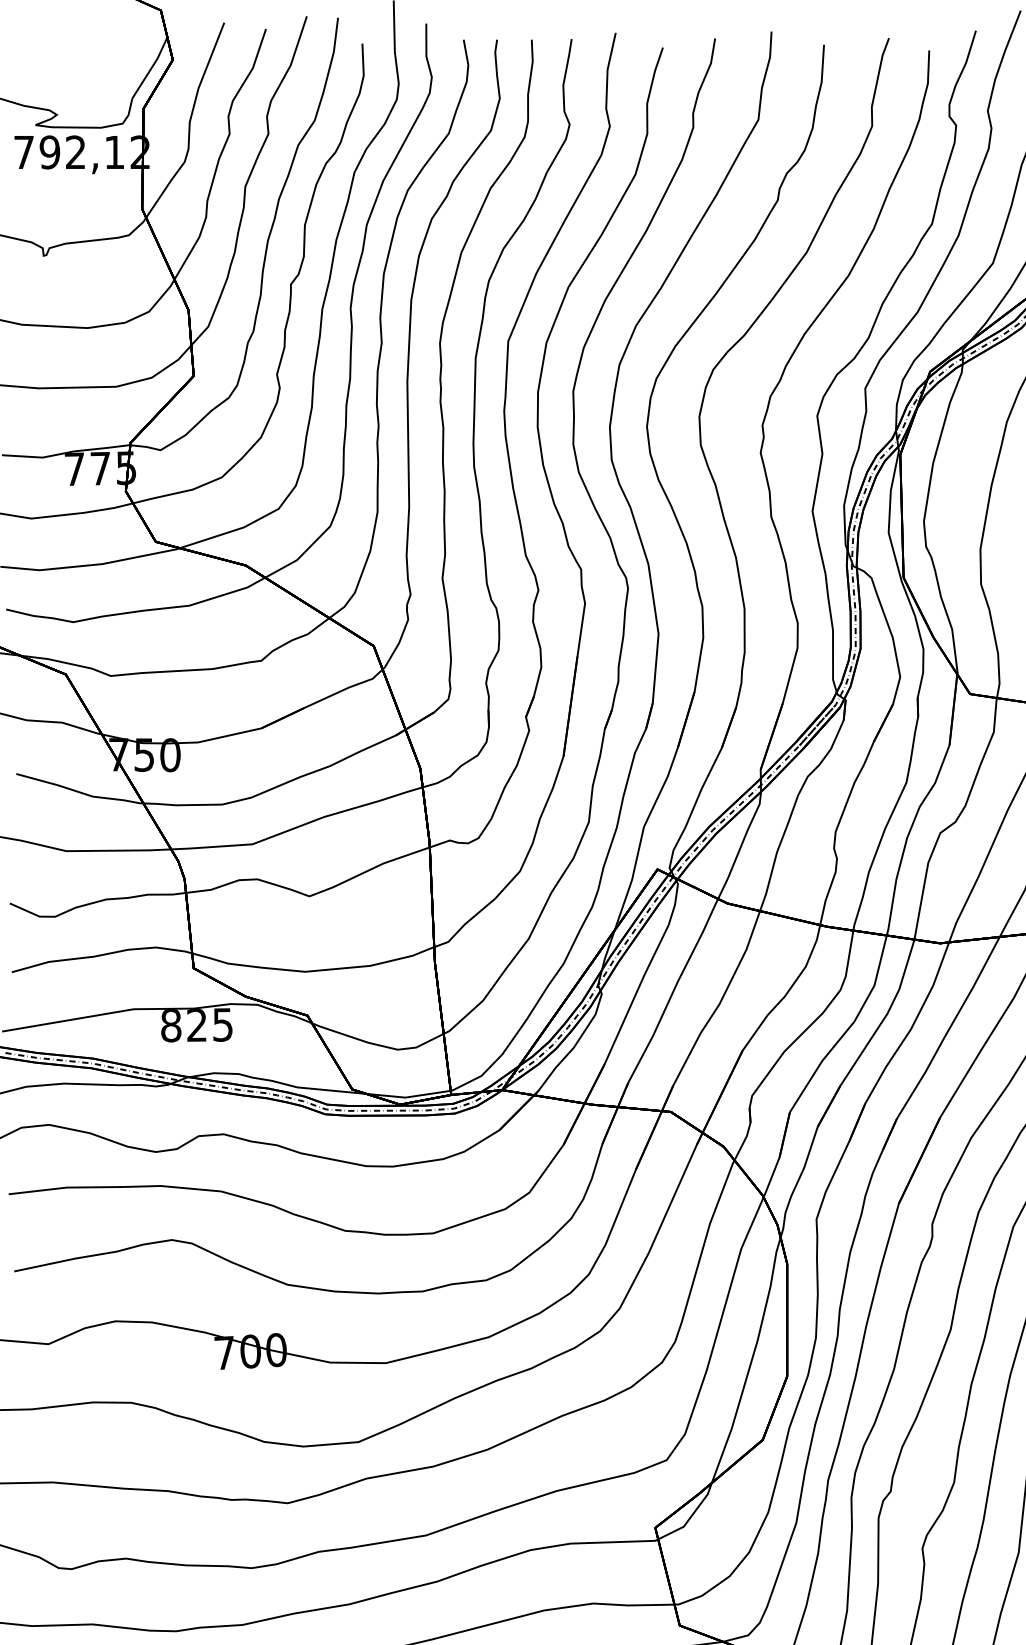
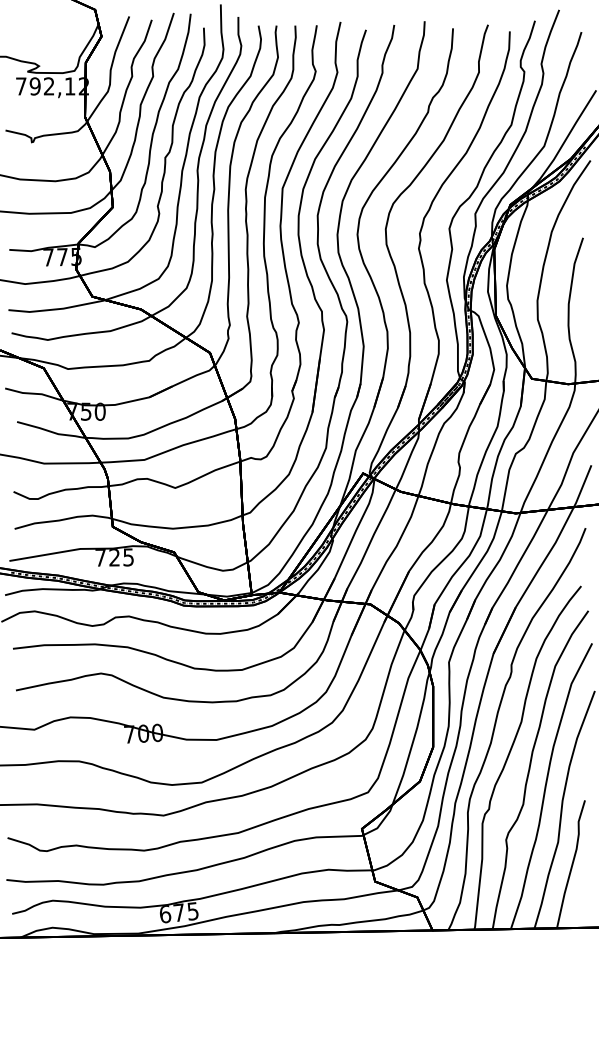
text: (170, 1025) -> (100, 557), 825 -> 725

